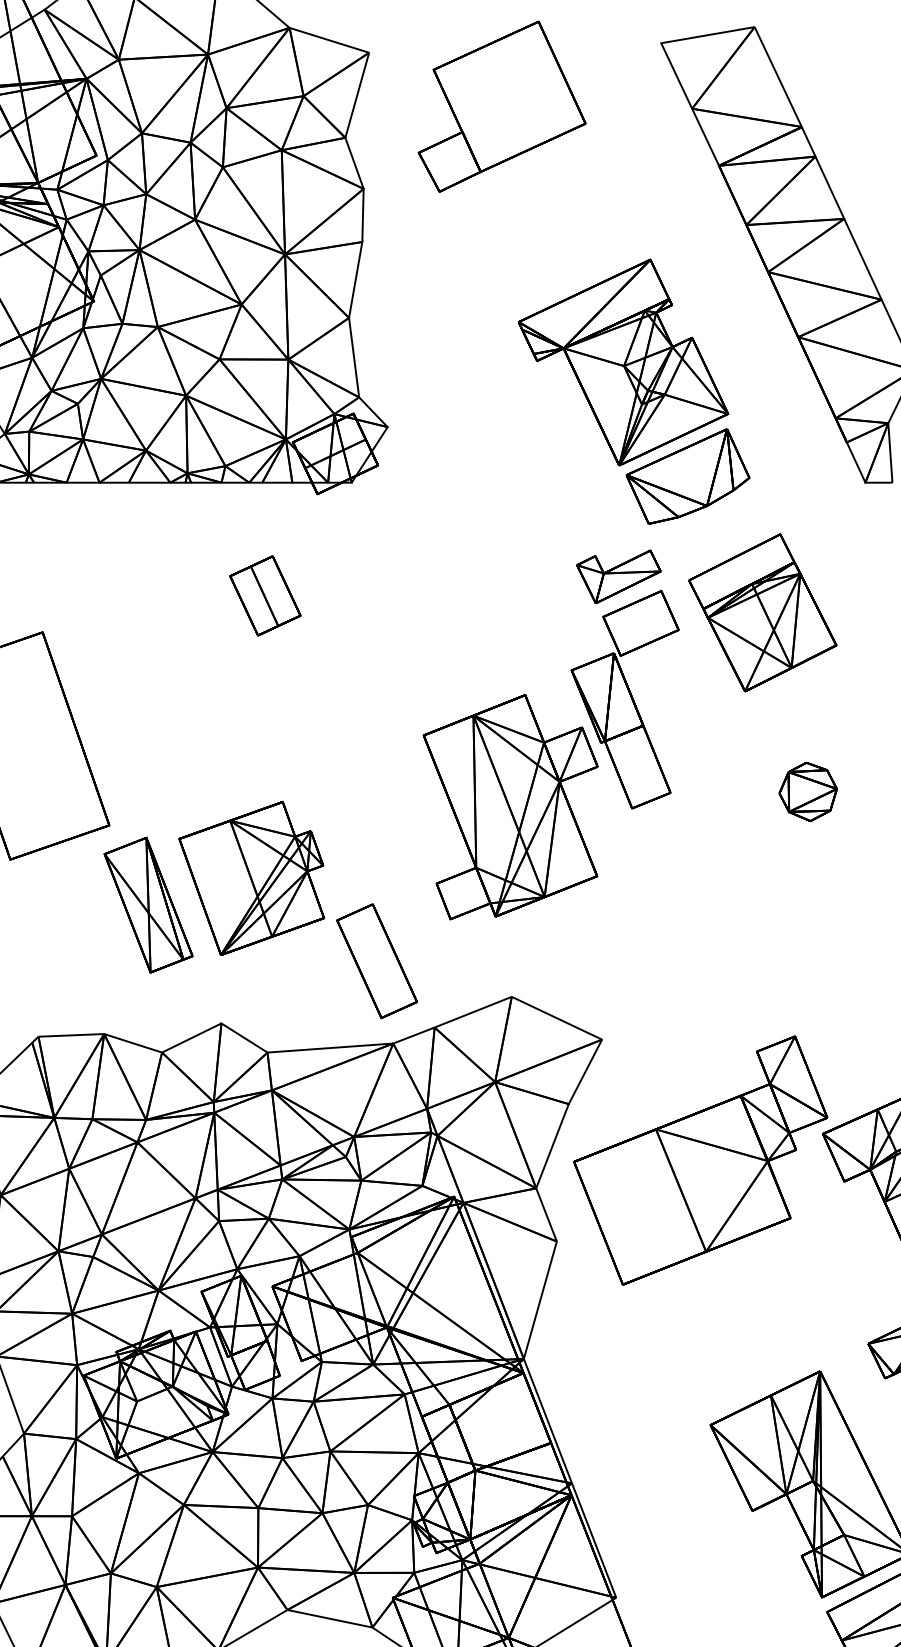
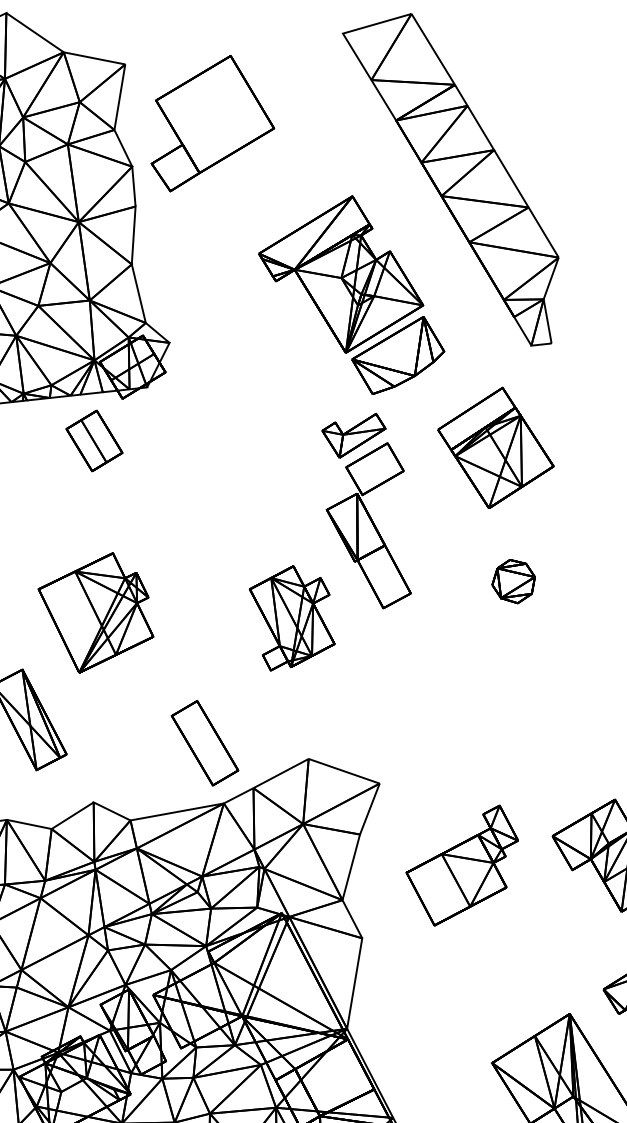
part: (501, 106) -> (209, 122), moved
part: (265, 595) -> (94, 440), moved
part: (762, 612) -> (495, 447), moved
part: (510, 807) -> (292, 617), size x0.6
part: (251, 877) -> (95, 612), moved
part: (700, 1160) -> (463, 866), size x0.6

